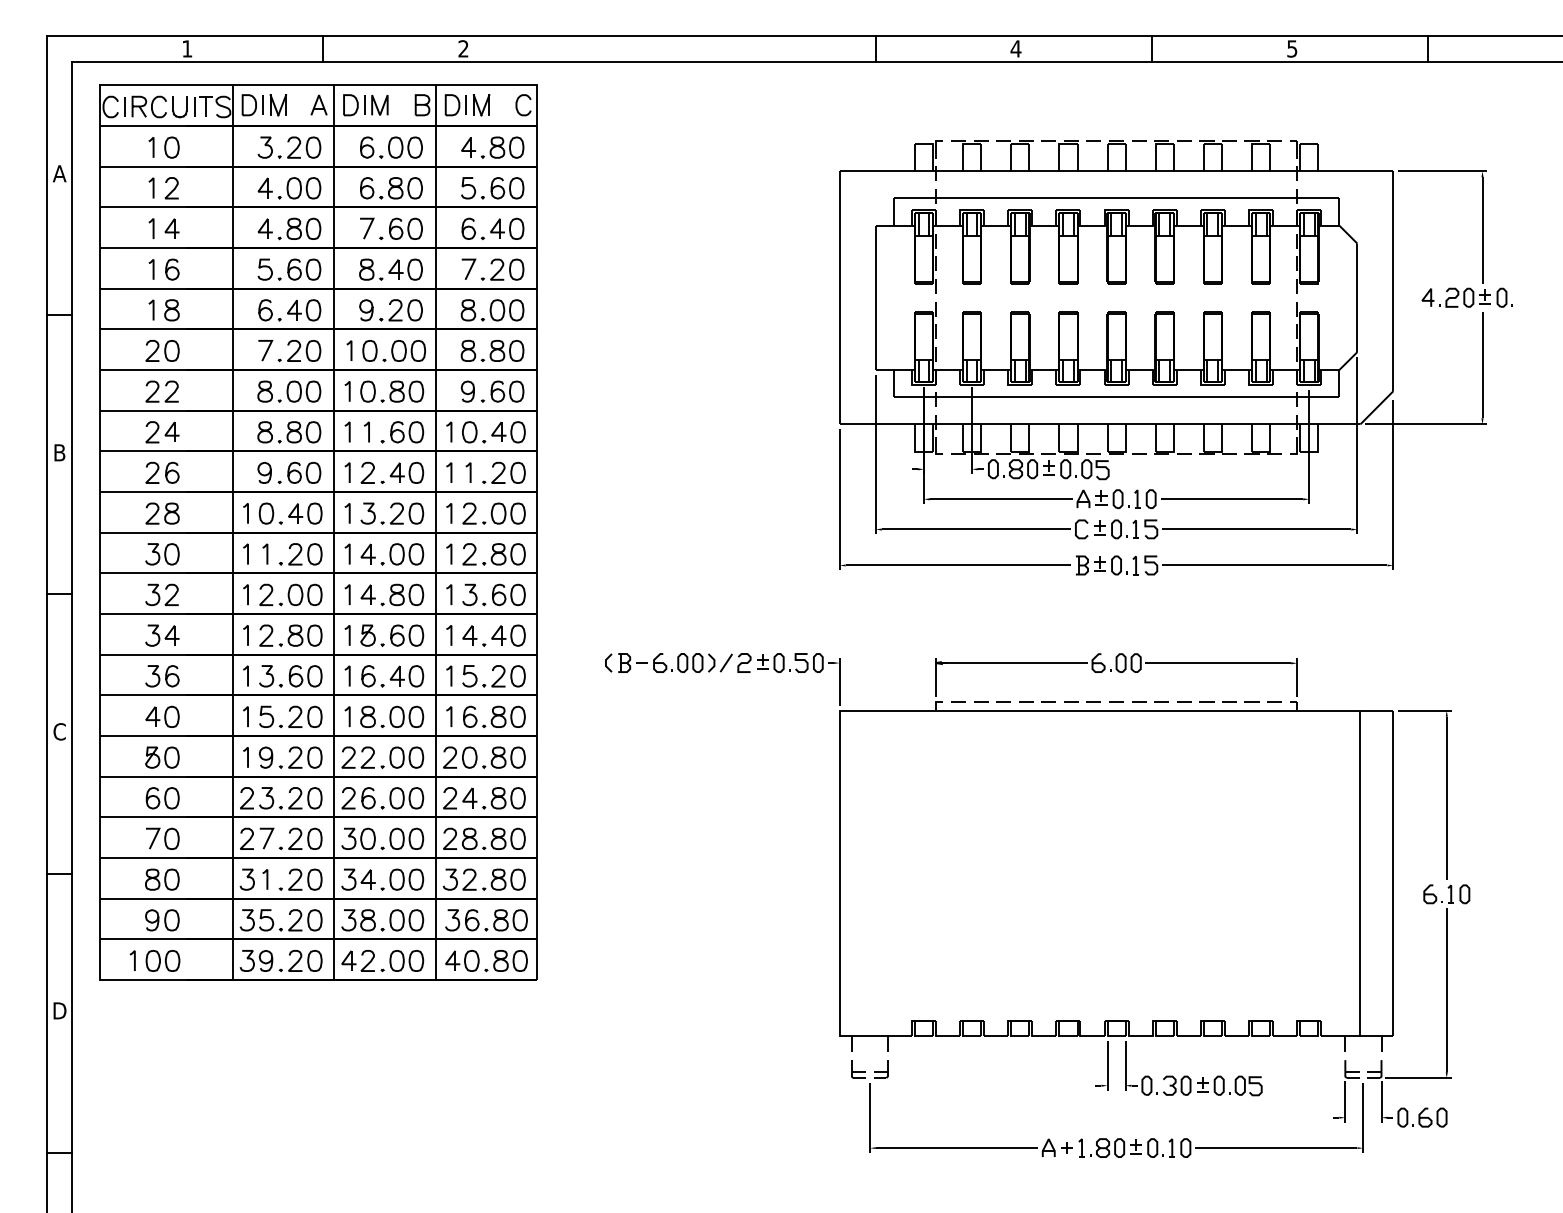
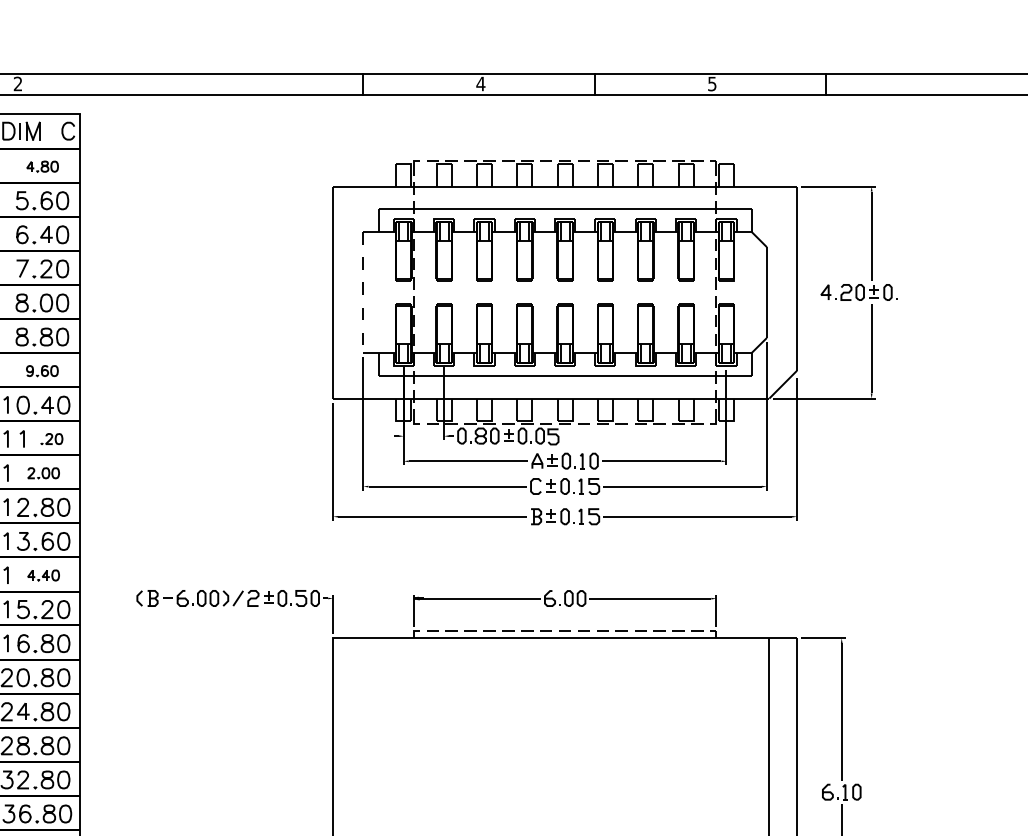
part: (492, 147) -> (42, 166), size x0.6
line: (875, 298) -> (363, 293), solid -> dashed
part: (492, 391) -> (42, 370), size x0.6
part: (503, 472) -> (51, 438), size x0.6
part: (493, 513) -> (43, 473), size x0.6
part: (493, 635) -> (43, 575), size x0.6

